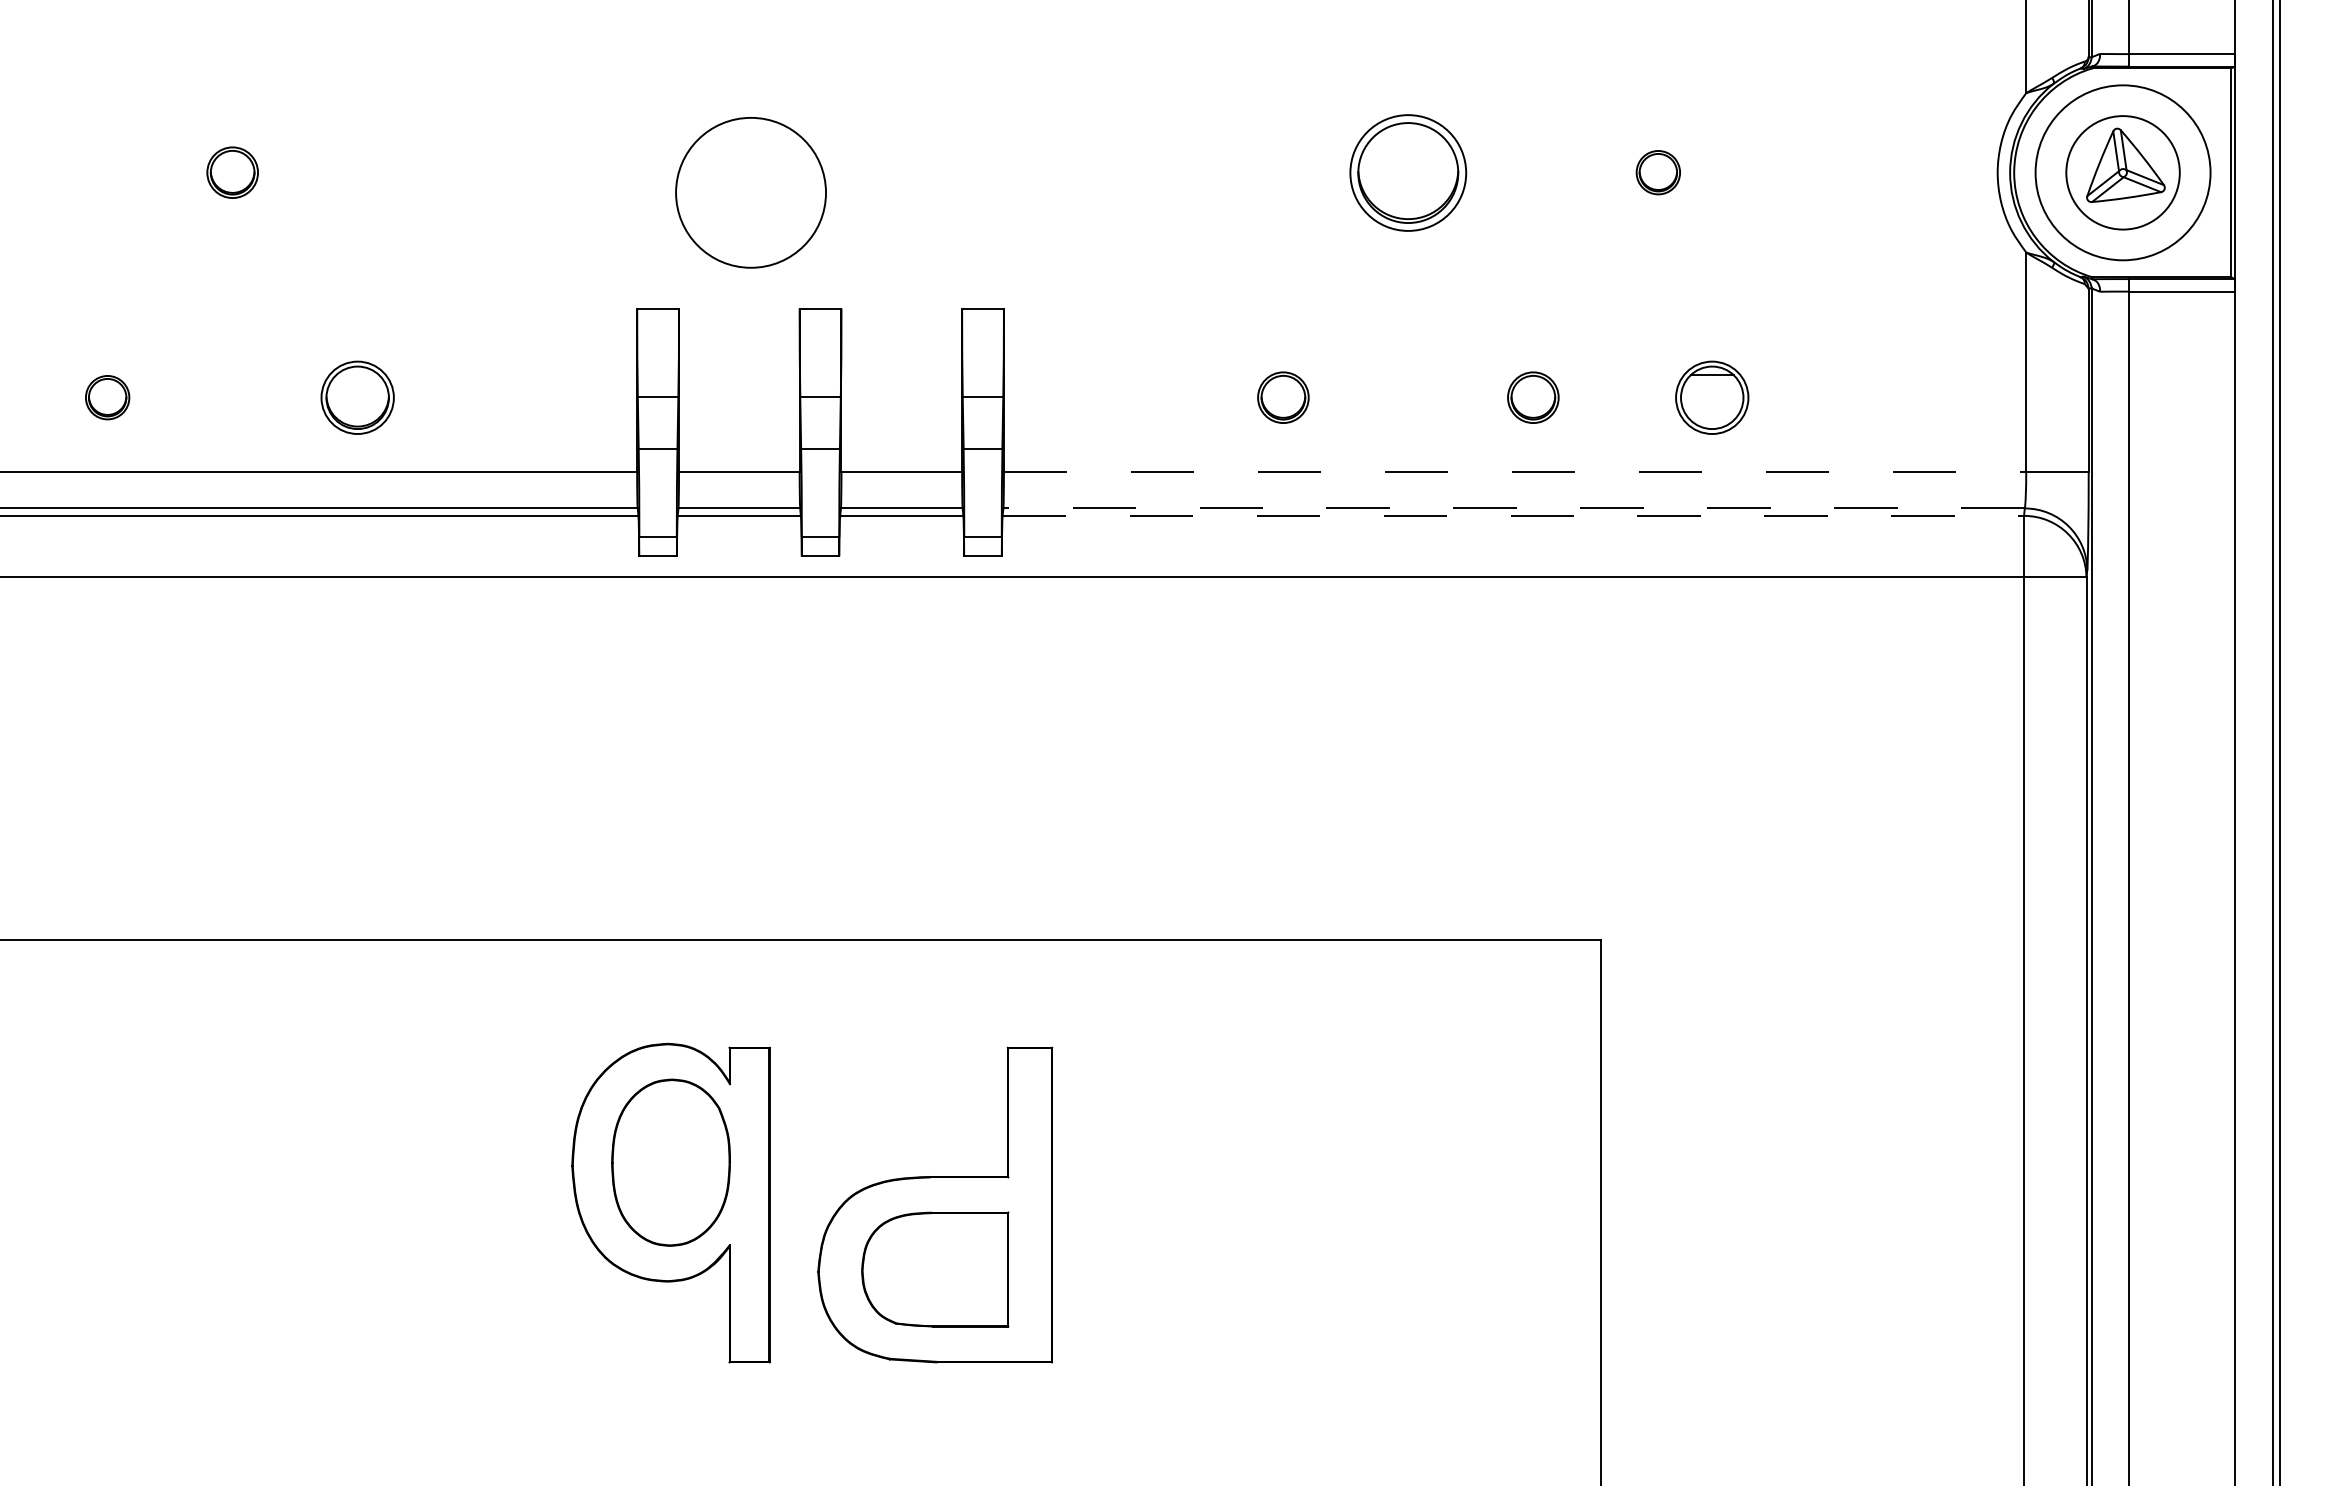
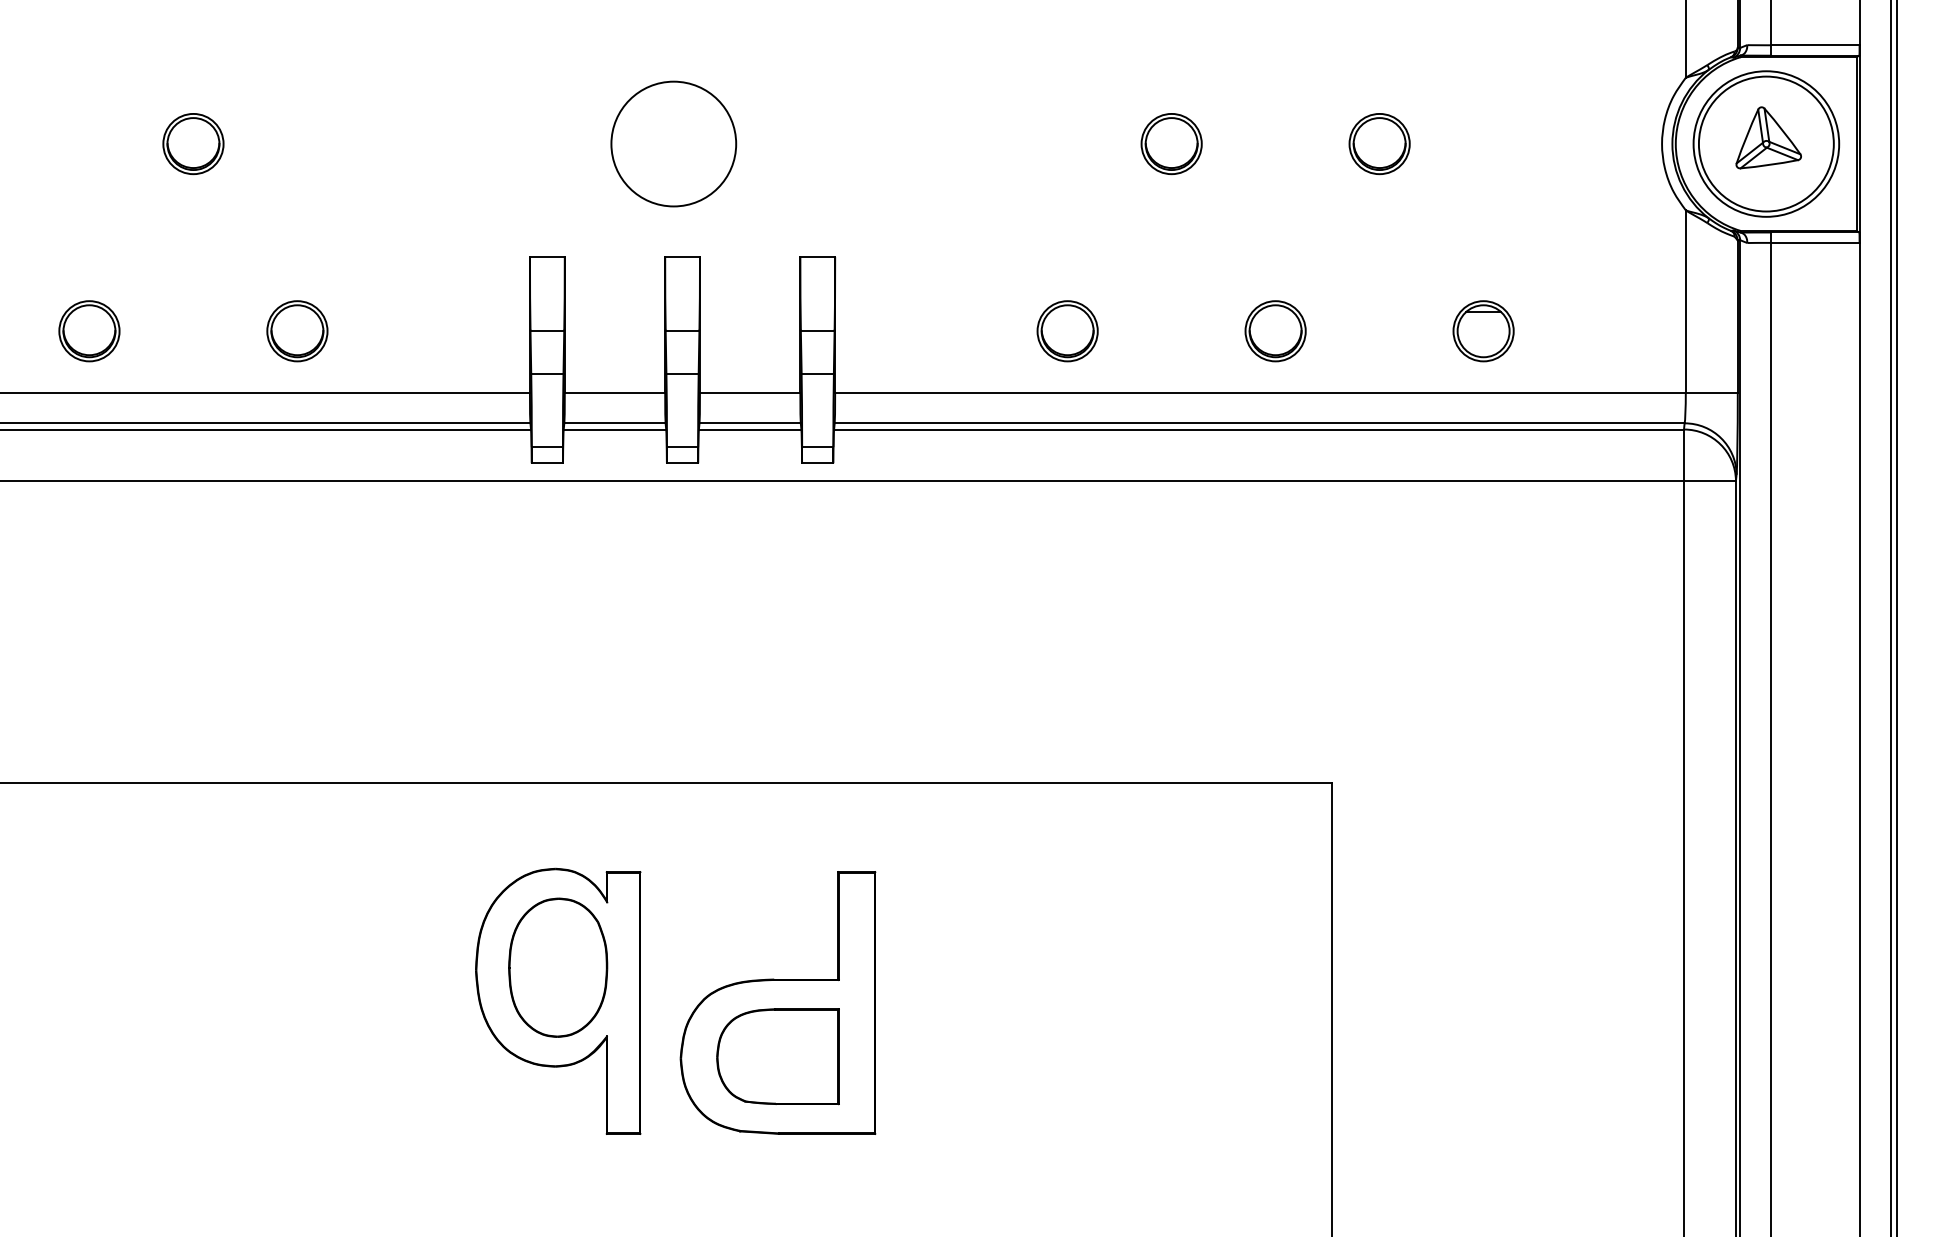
part: (232, 172) -> (193, 143), size x1.43
part: (1408, 172) -> (1171, 143), size x0.62
part: (1658, 172) -> (1379, 143), size x1.67
circle: (2123, 172) -> (1766, 143), size x1.43
circle: (750, 192) -> (673, 143), moved
part: (107, 397) -> (89, 331), size x1.67
part: (1283, 397) -> (1067, 331), size x1.43
part: (1533, 397) -> (1275, 331), size x1.43
part: (1712, 397) -> (1483, 331), moved
line: (1515, 471) -> (1260, 392), dashed -> solid
line: (1514, 508) -> (1259, 423), dashed -> solid
line: (1513, 515) -> (1259, 429), dashed -> solid

